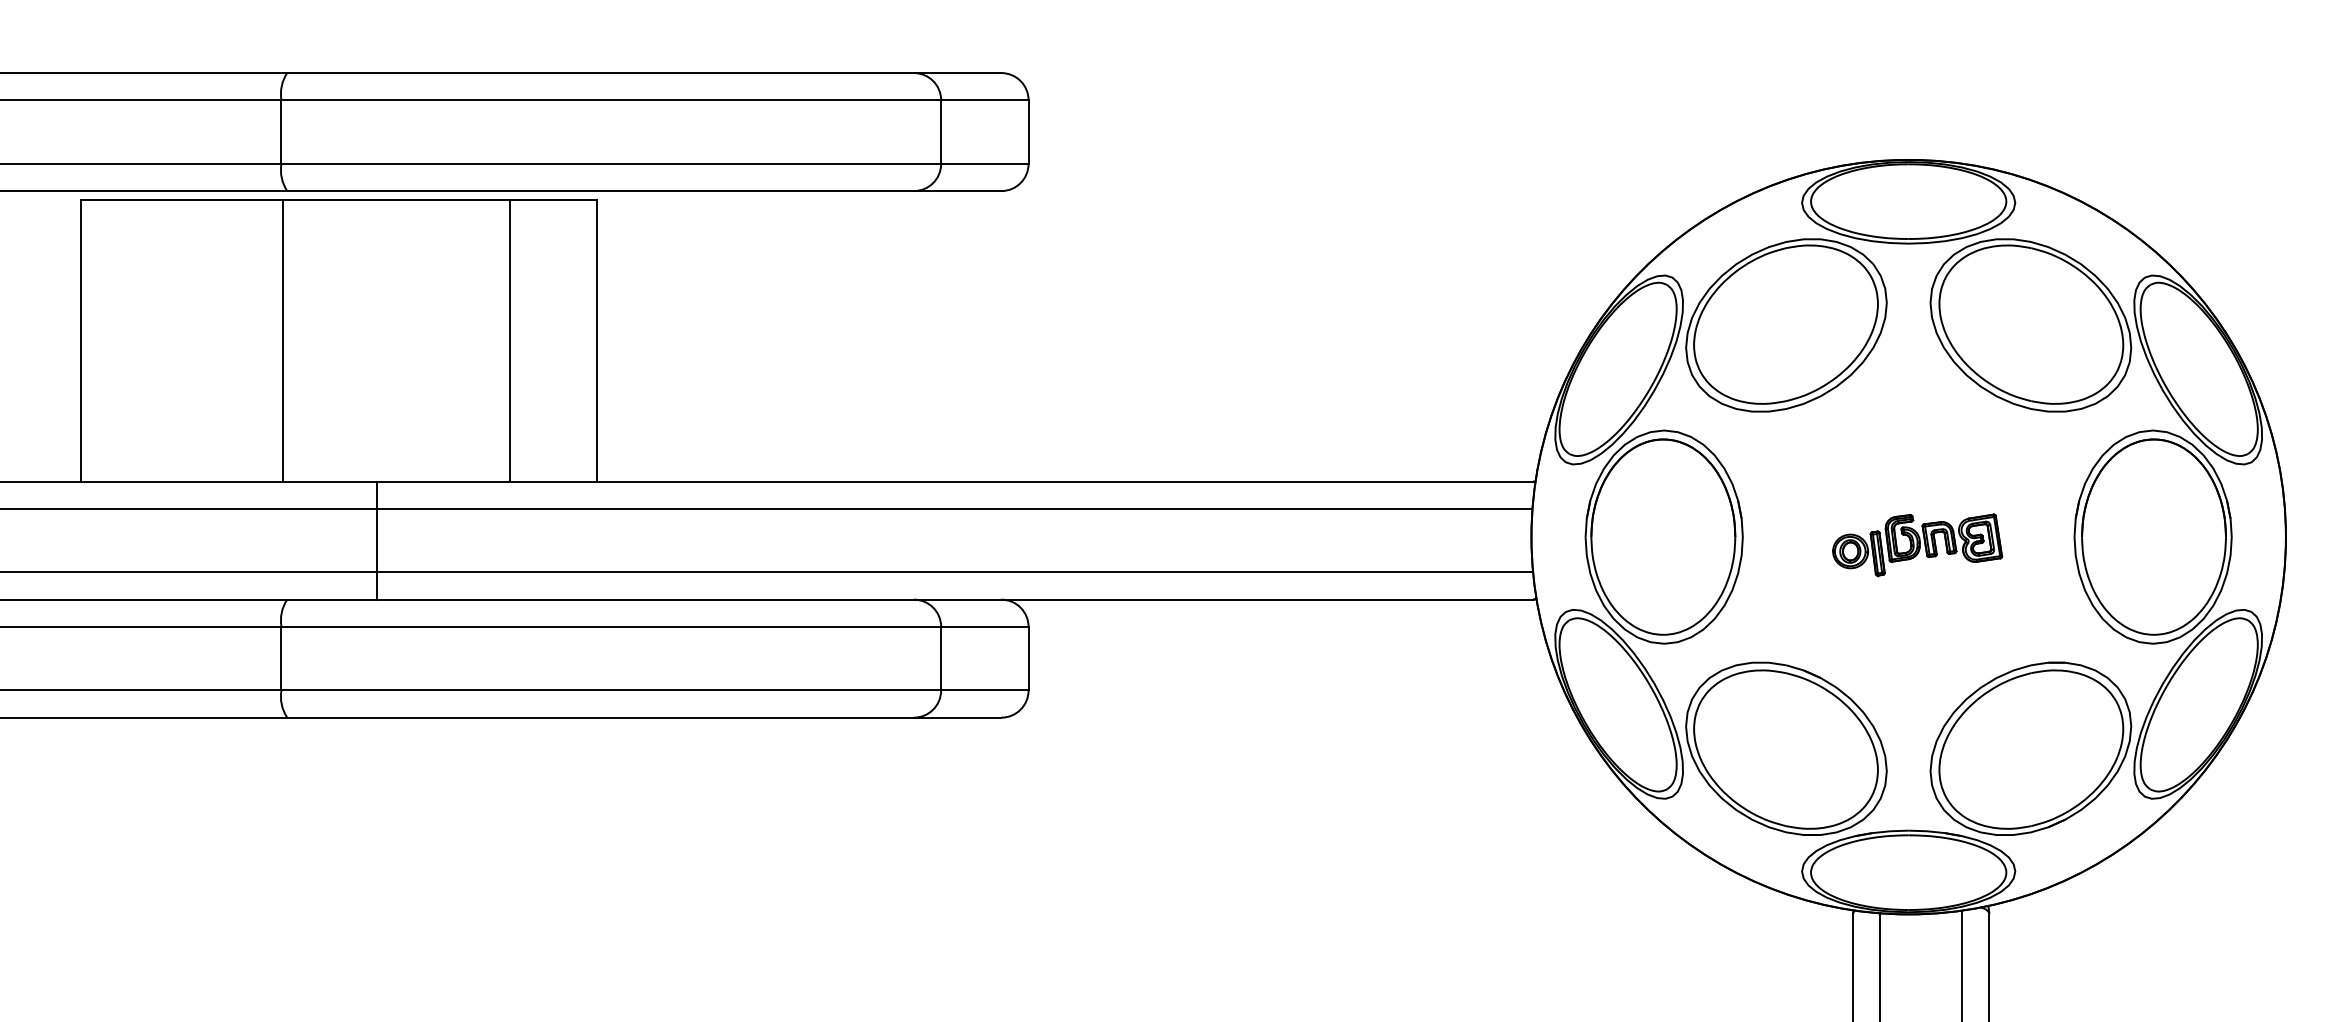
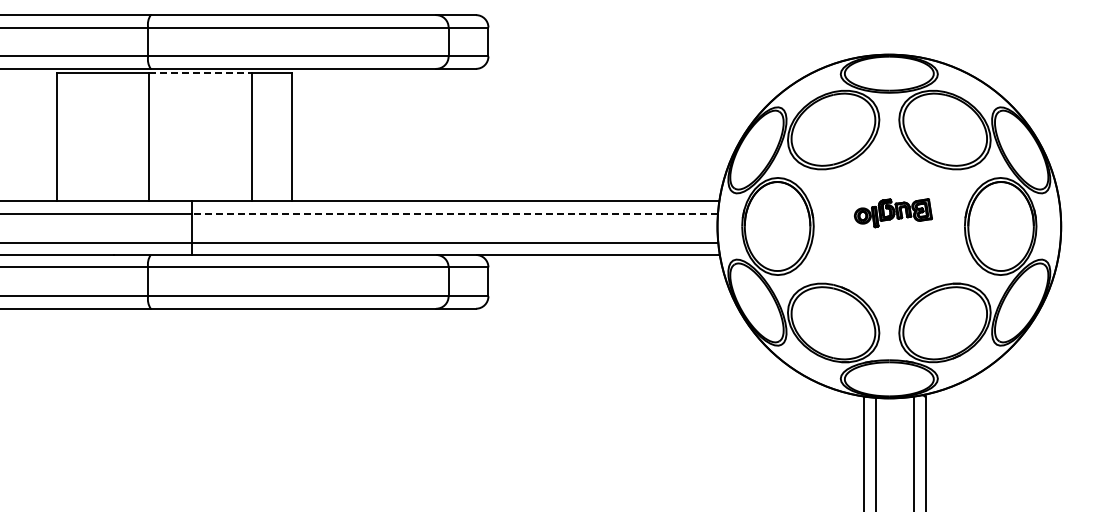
line: (396, 201) -> (200, 73), solid -> dashed
line: (954, 508) -> (454, 213), solid -> dashed
part: (1917, 545) -> (893, 213), moved

